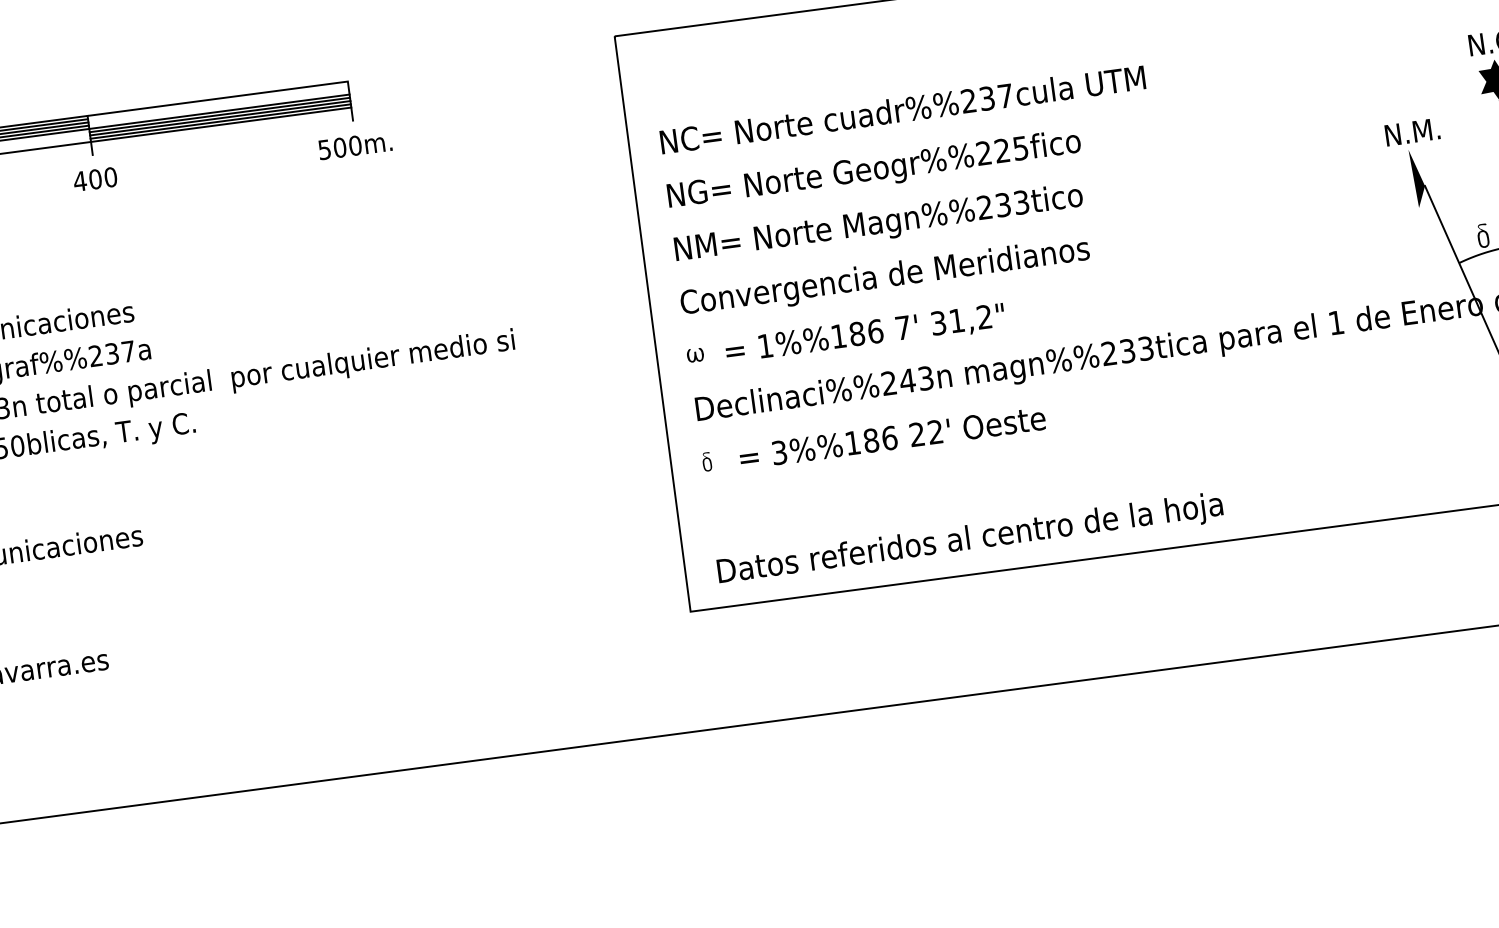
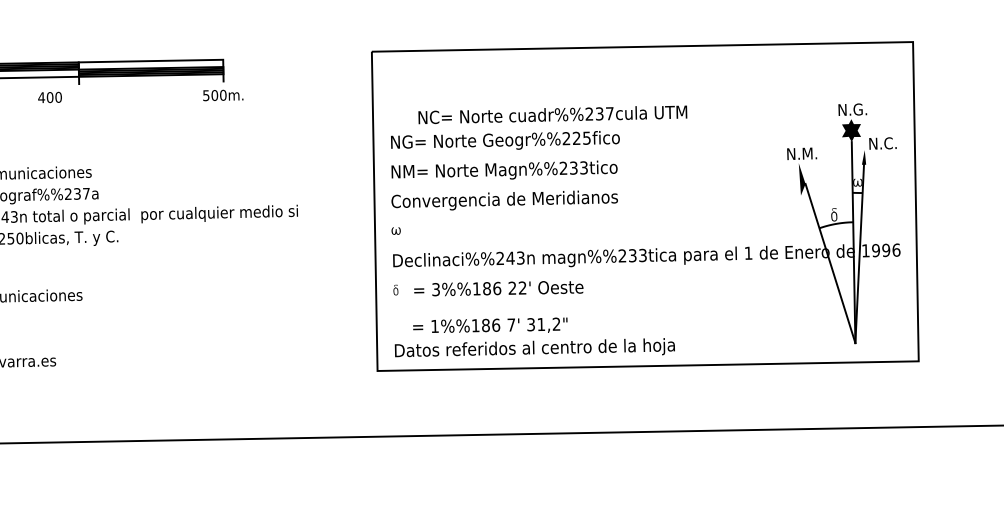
text: (902, 109) -> (552, 114), moved
text: (94, 179) -> (49, 97), moved
text: (865, 331) -> (490, 324), moved

